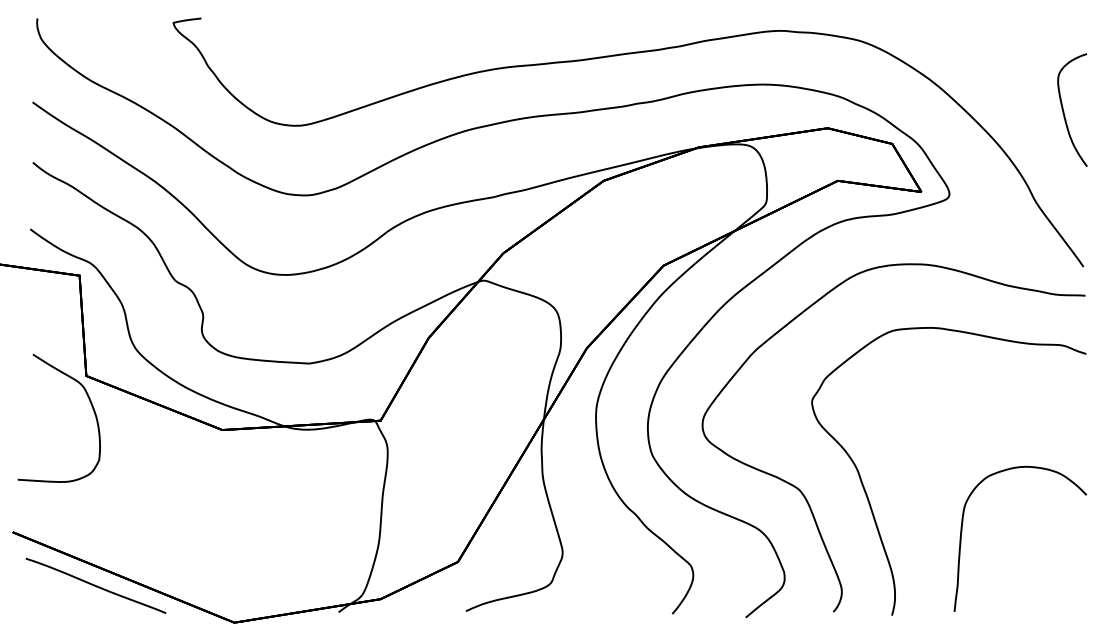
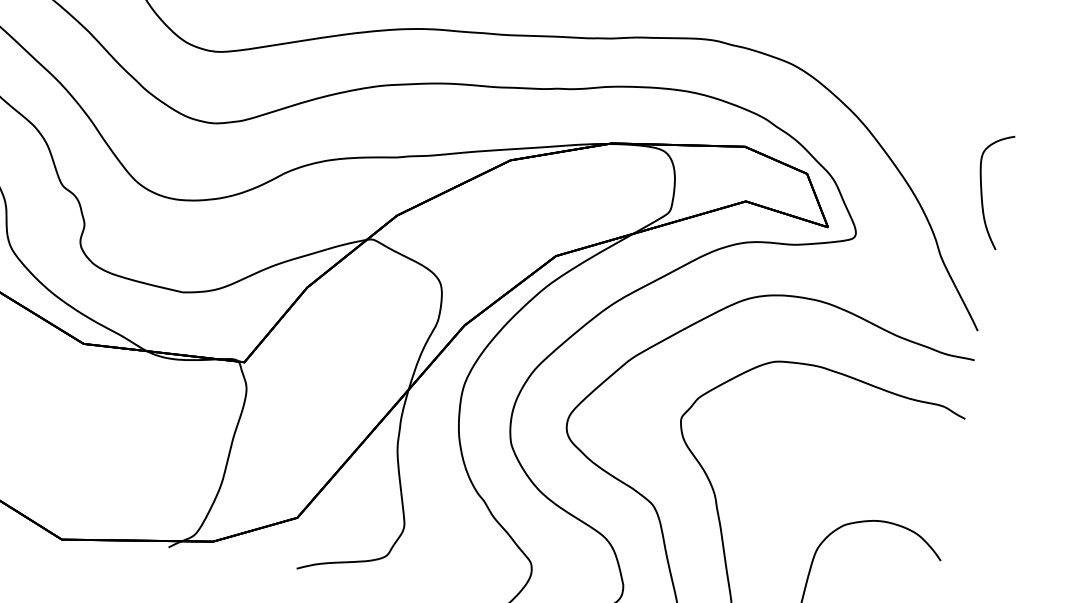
curve: (1064, 111) -> (982, 190), moved

